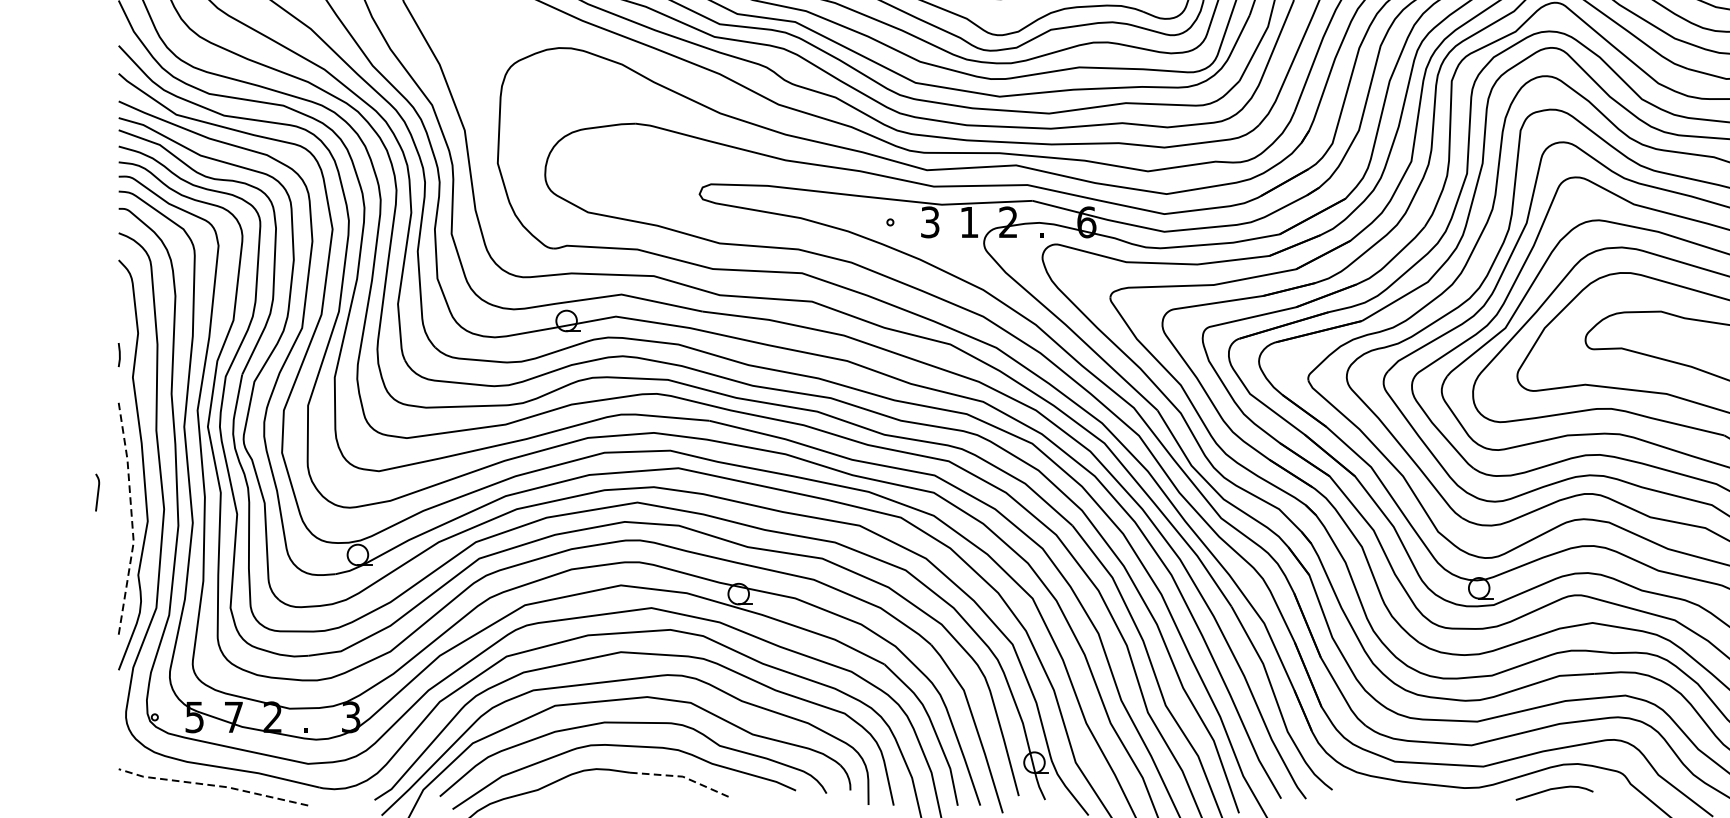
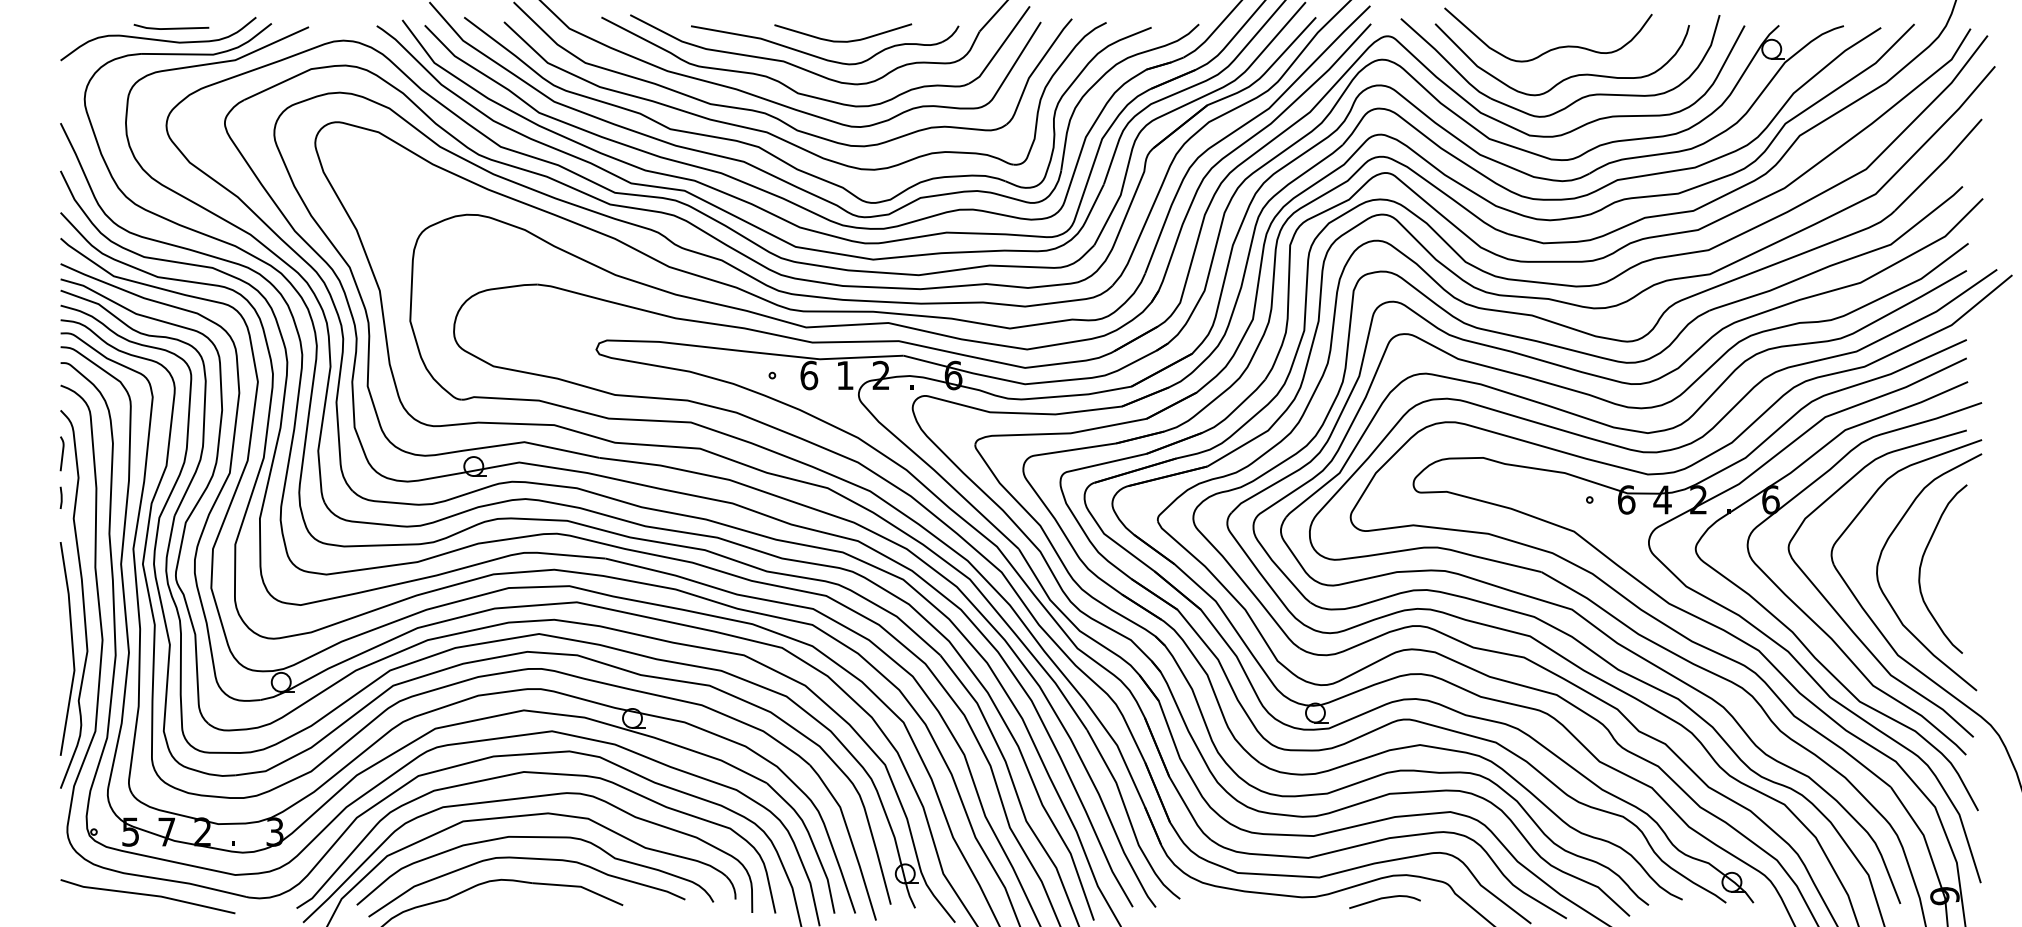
text: (930, 222) -> (809, 375), 3 -> 6
curve: (96, 492) -> (61, 453), moved
line: (131, 518) -> (72, 648), dashed -> solid
line: (682, 776) -> (580, 886), dashed -> solid
line: (213, 785) -> (148, 894), dashed -> solid

